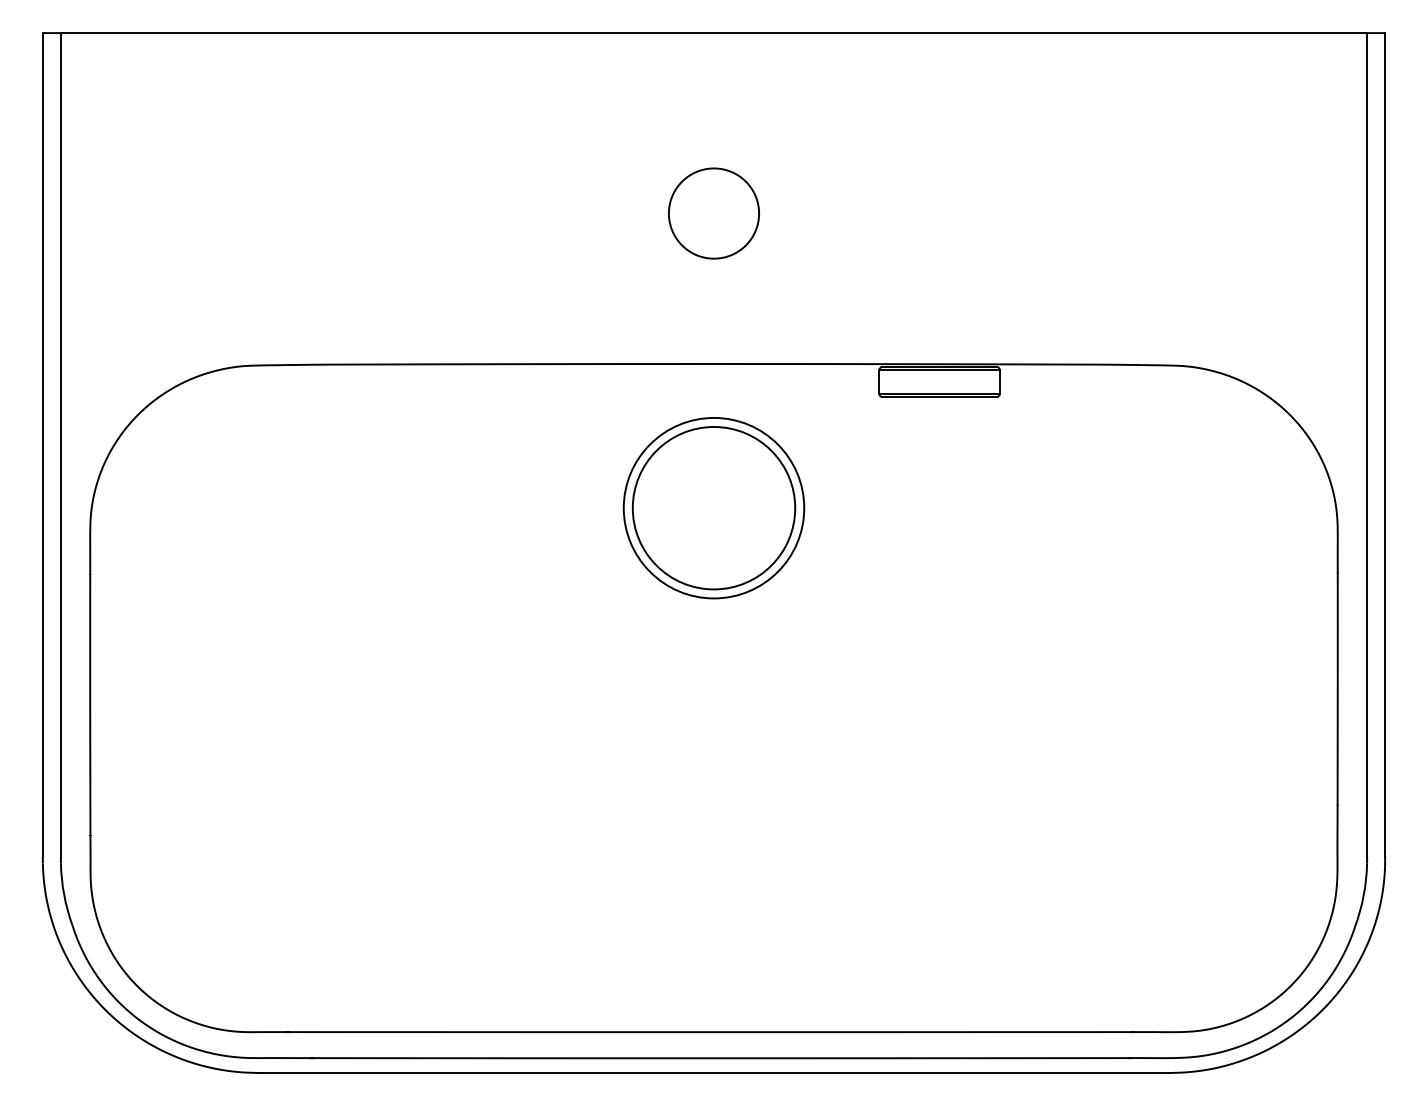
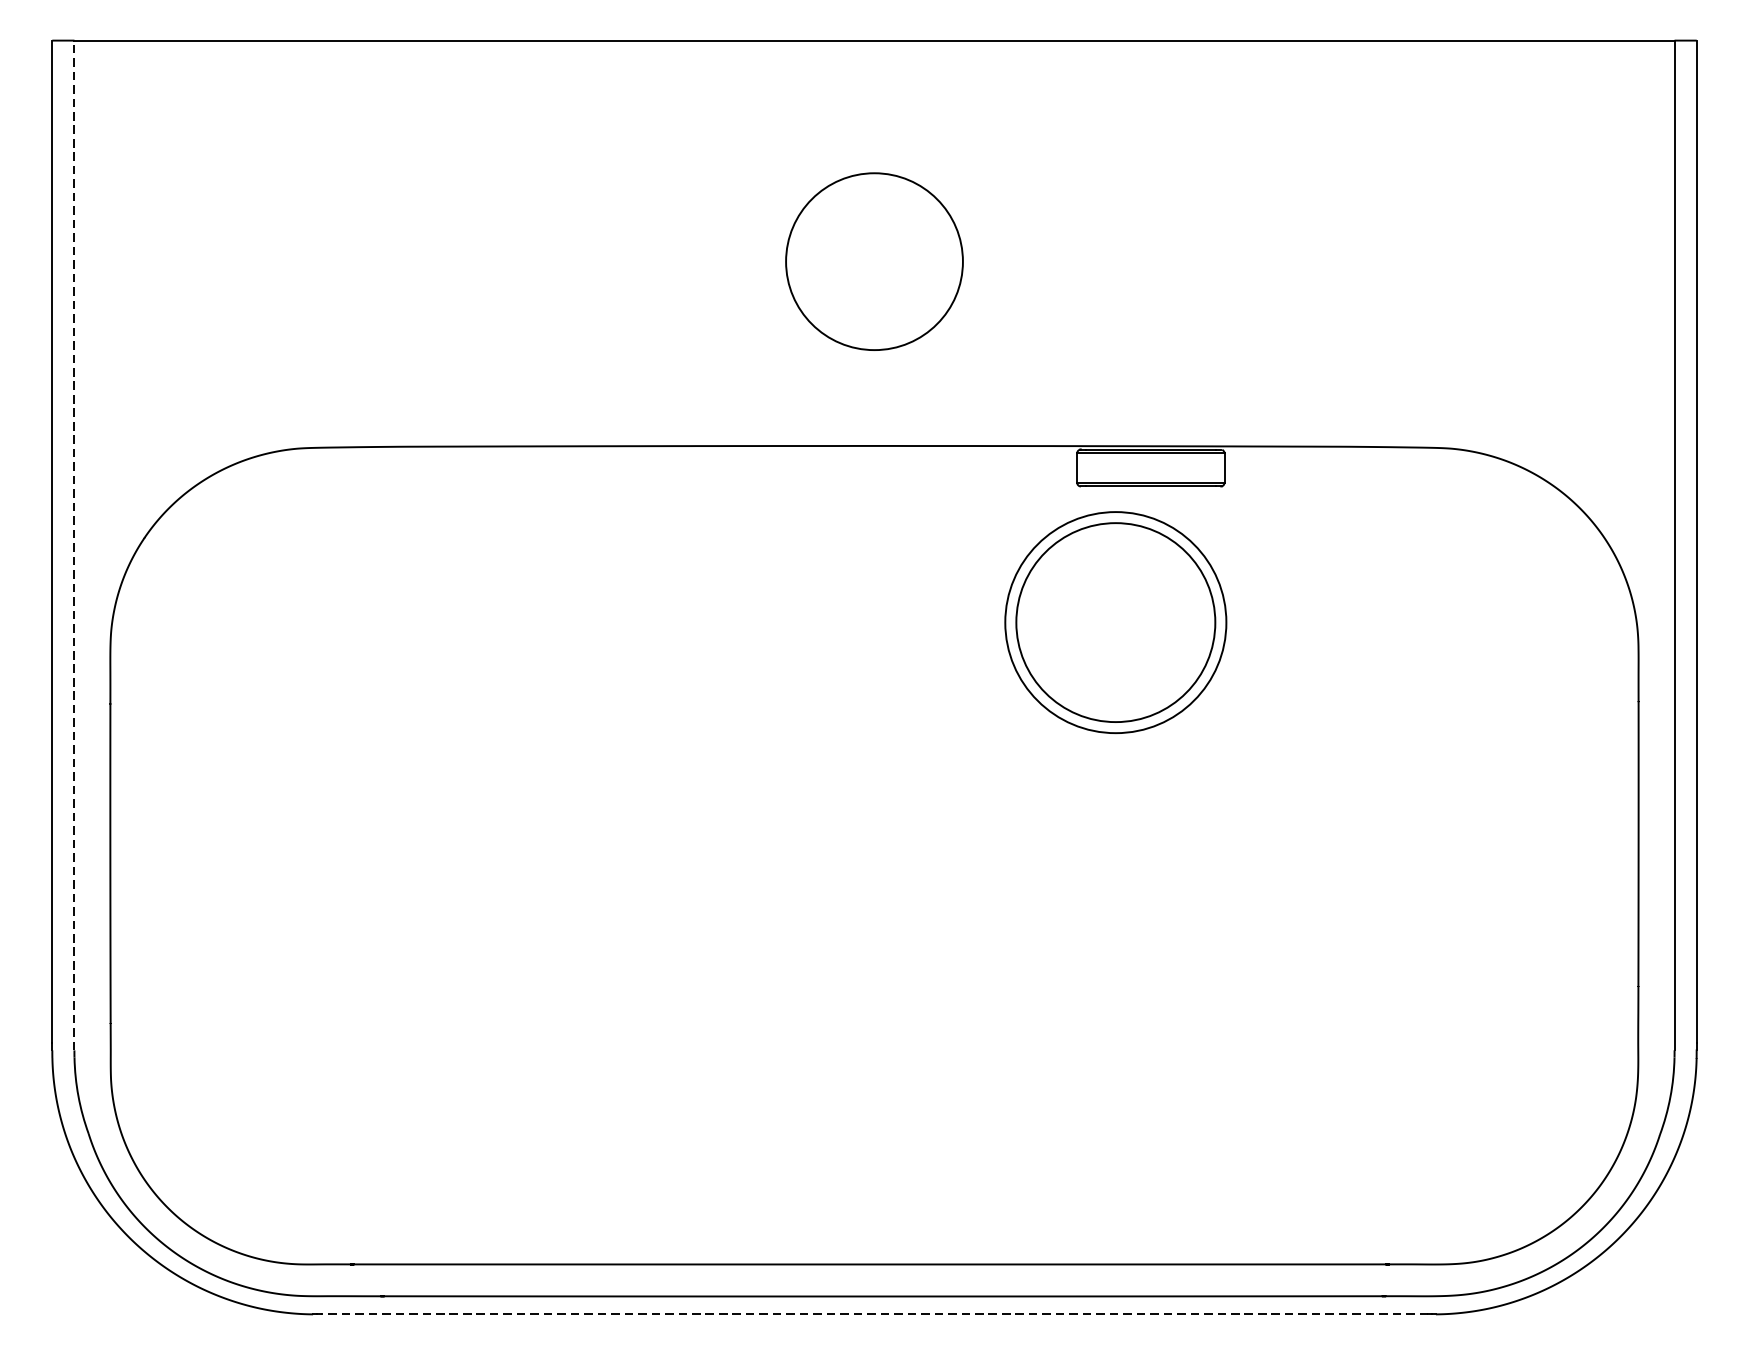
circle: (713, 213) -> (873, 261), size x1.6
line: (60, 444) -> (73, 544), solid -> dashed
part: (713, 508) -> (1115, 622), moved
line: (713, 1072) -> (873, 1313), solid -> dashed

